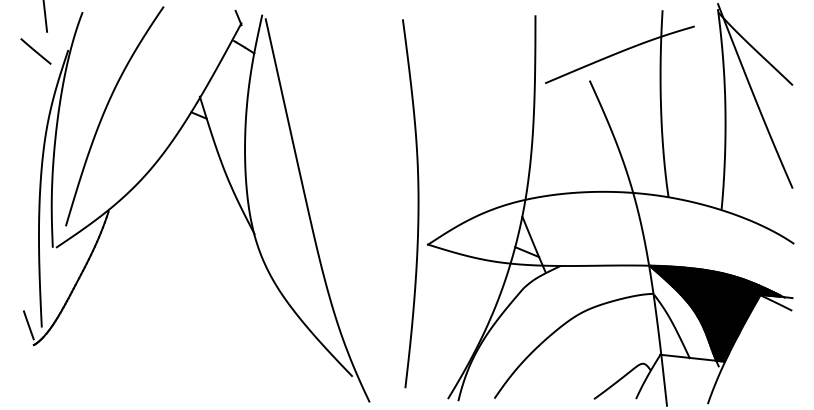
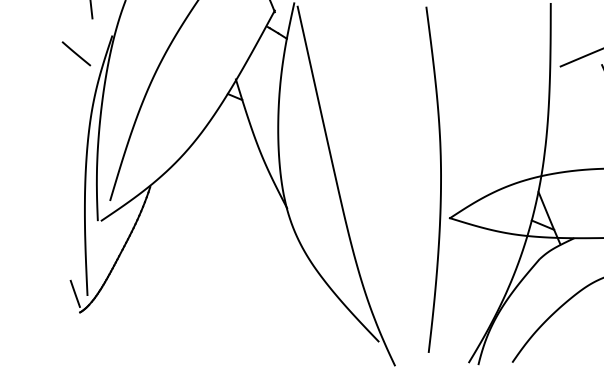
line: (35, 51) -> (75, 53), moved

